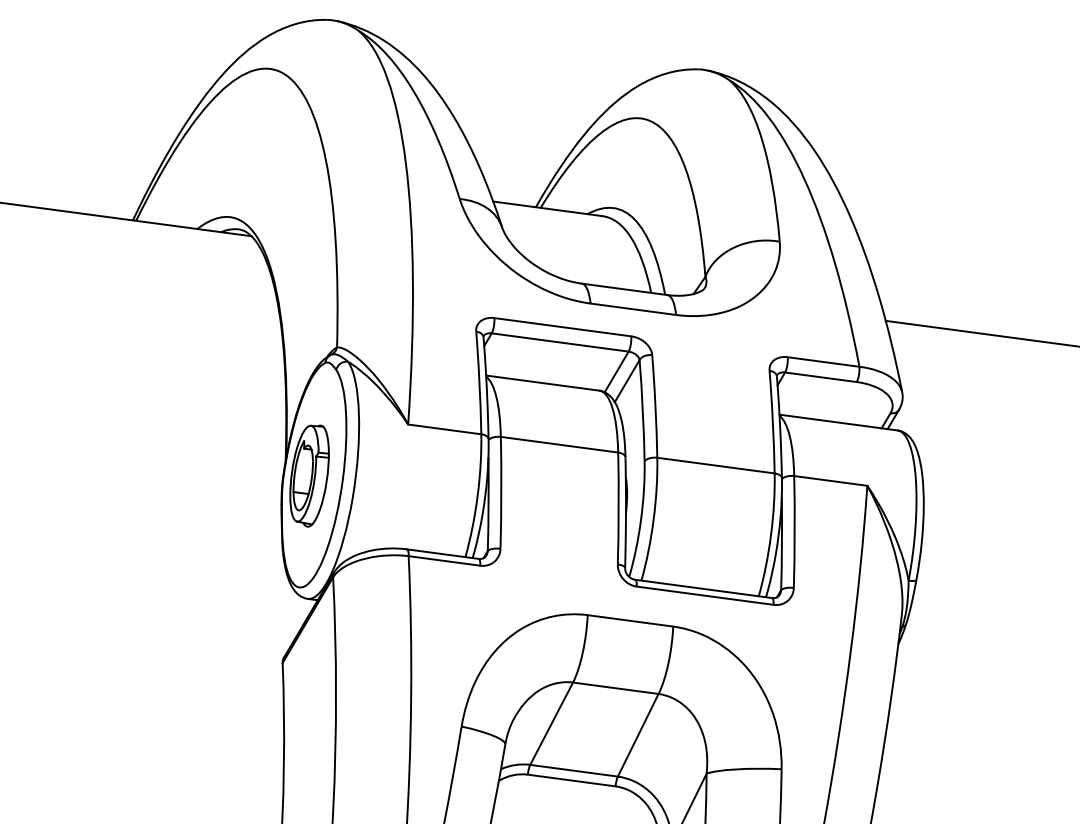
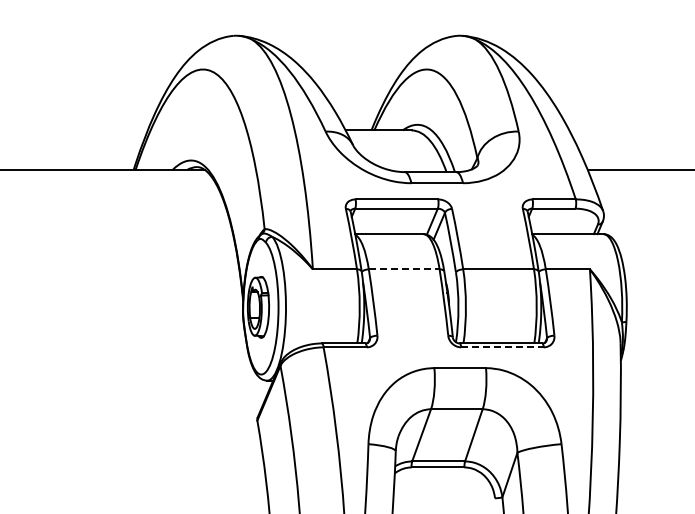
line: (559, 445) -> (404, 269), solid -> dashed
line: (706, 596) -> (503, 347), solid -> dashed

